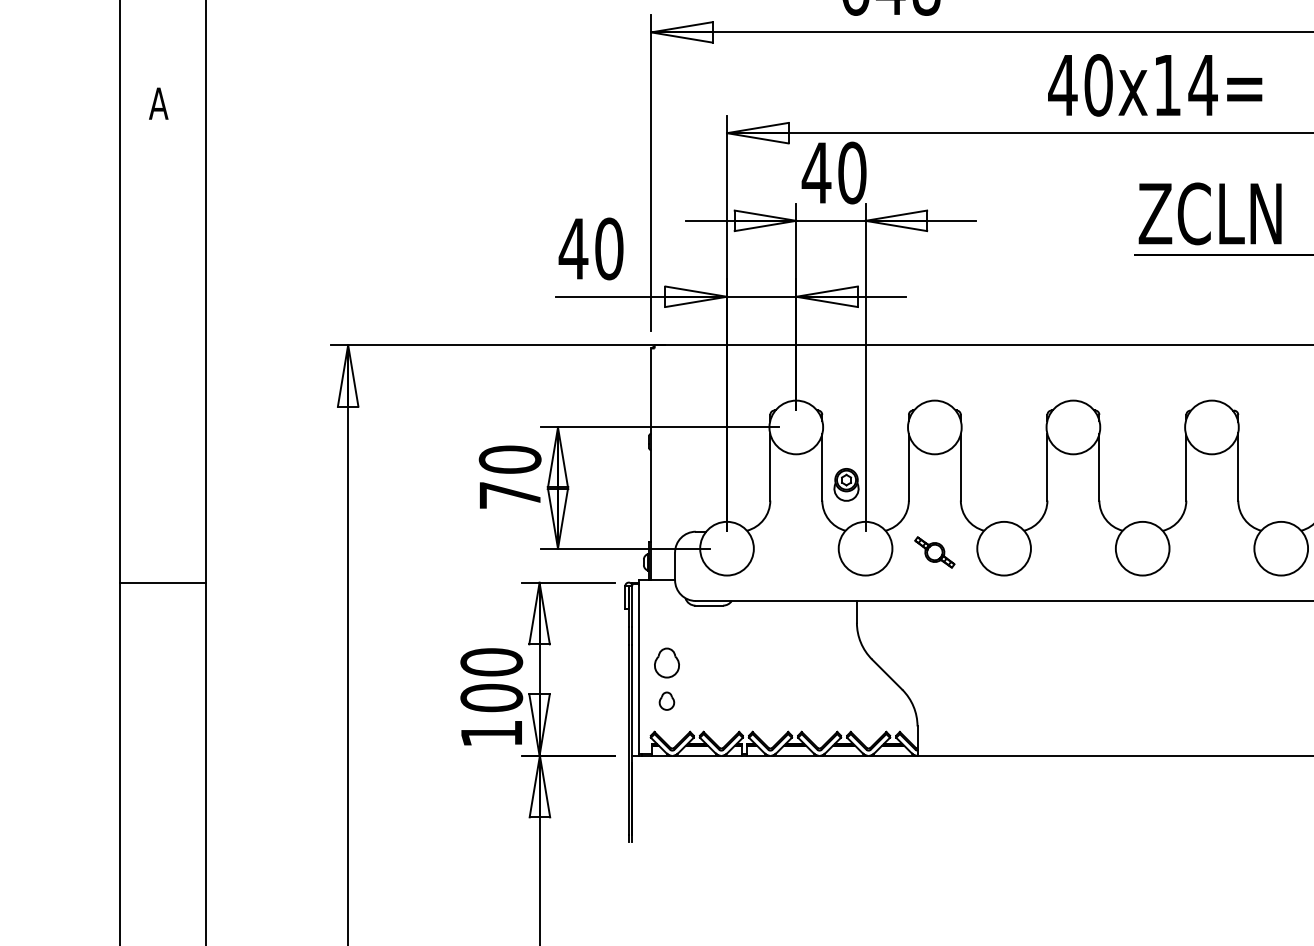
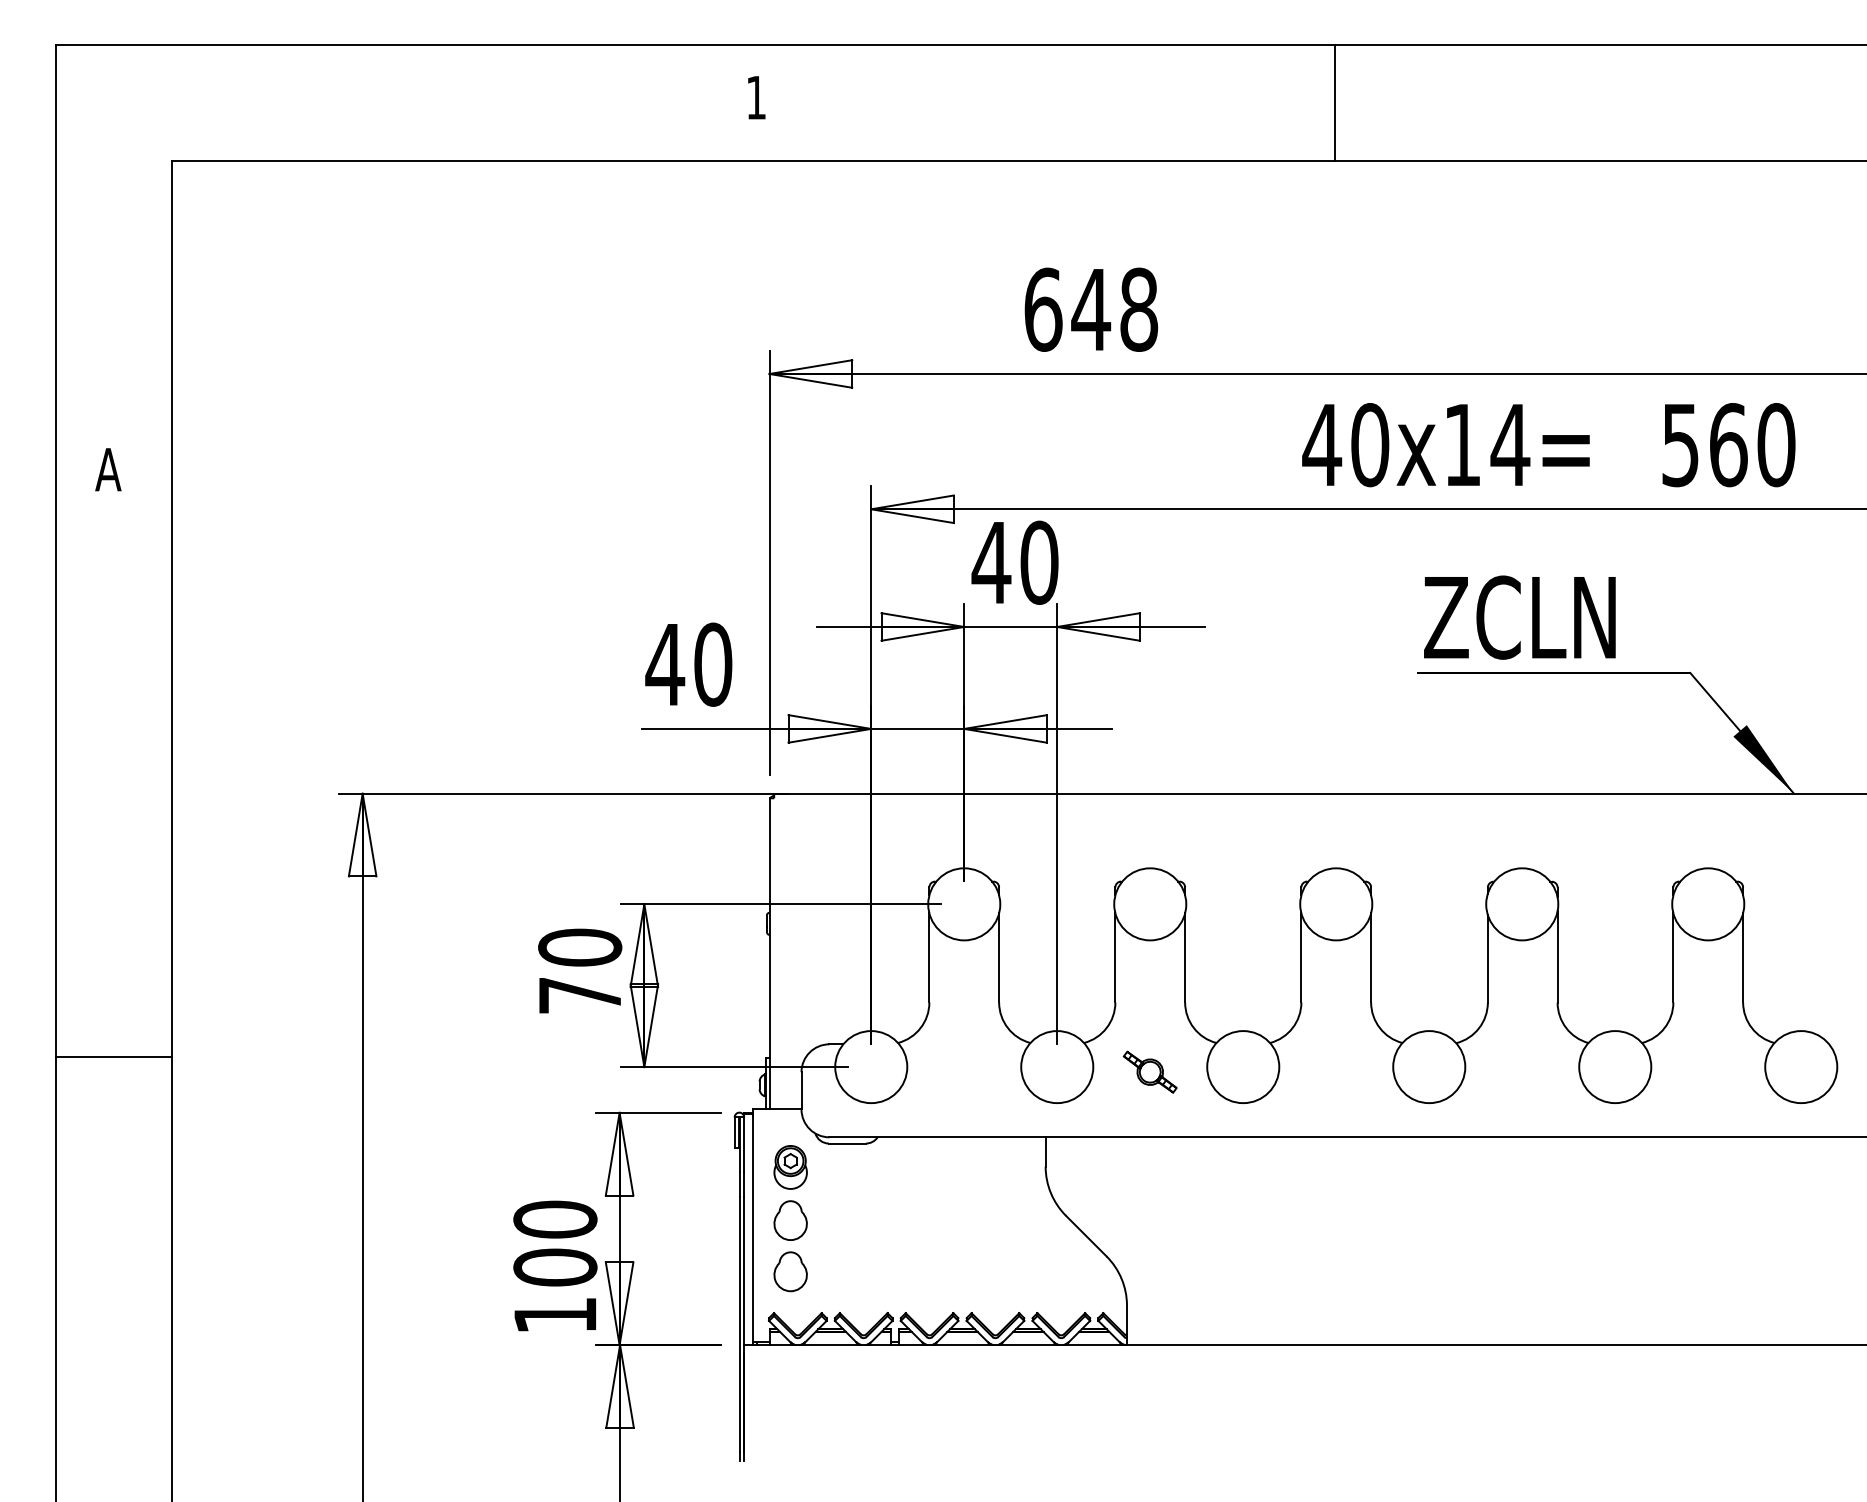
part: (846, 484) -> (790, 1167), moved
line: (163, 583) -> (114, 1056), moved
part: (666, 700) -> (790, 1271), size x1.67

